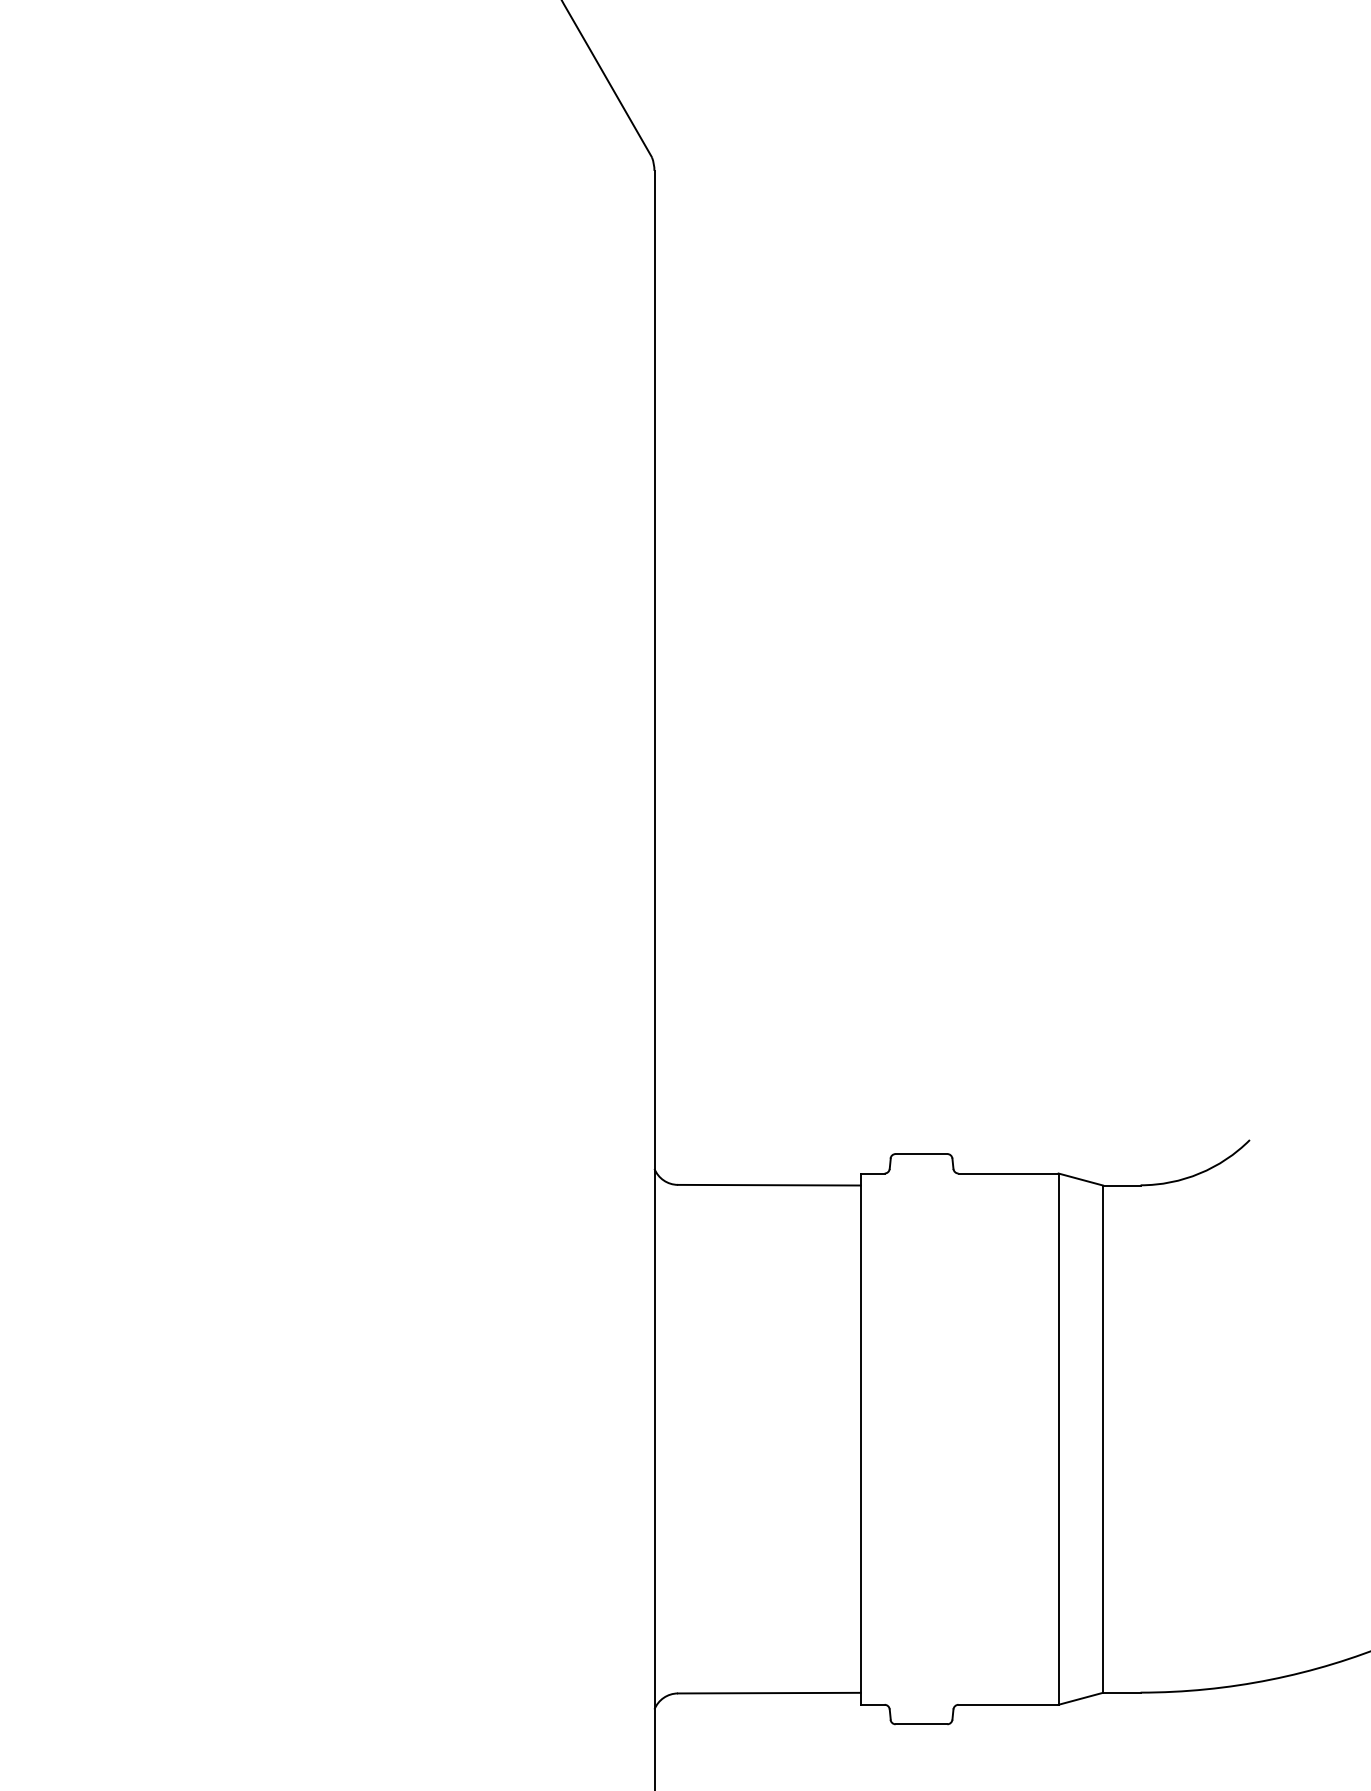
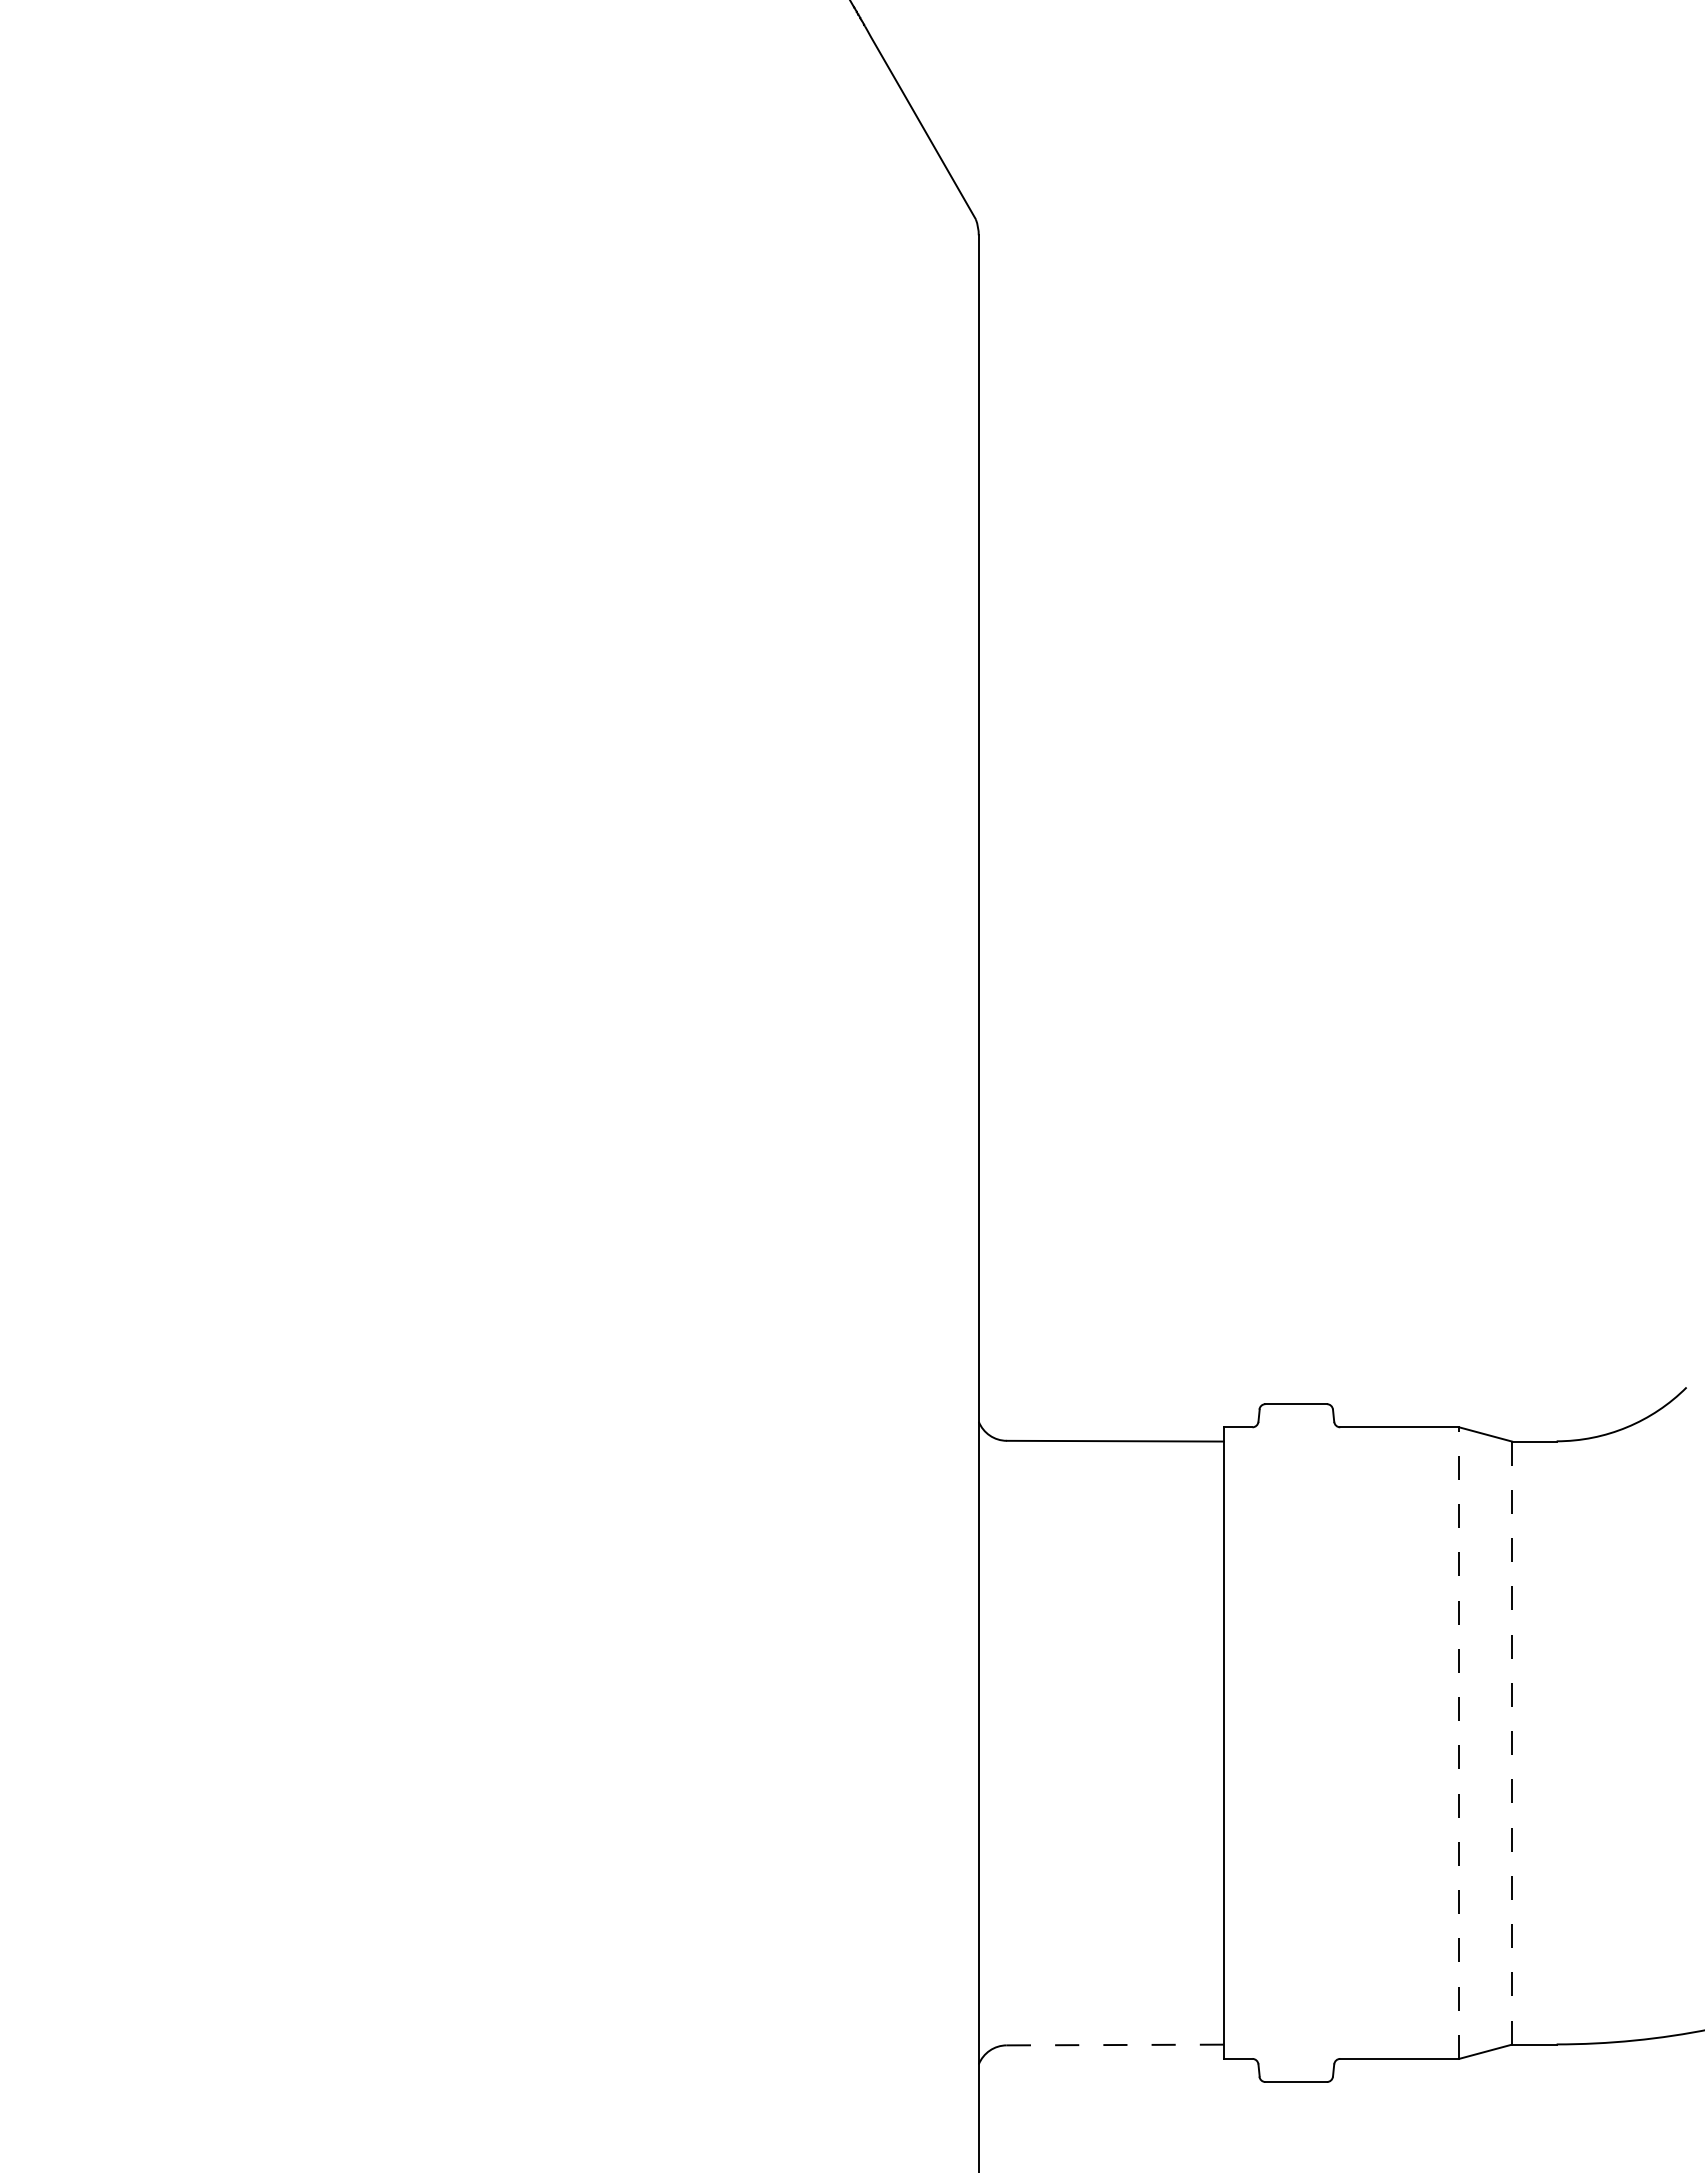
line: (1058, 1439) -> (1459, 1743), solid -> dashed
line: (1103, 1439) -> (1512, 1743), solid -> dashed
line: (769, 1693) -> (1115, 2045), solid -> dashed

